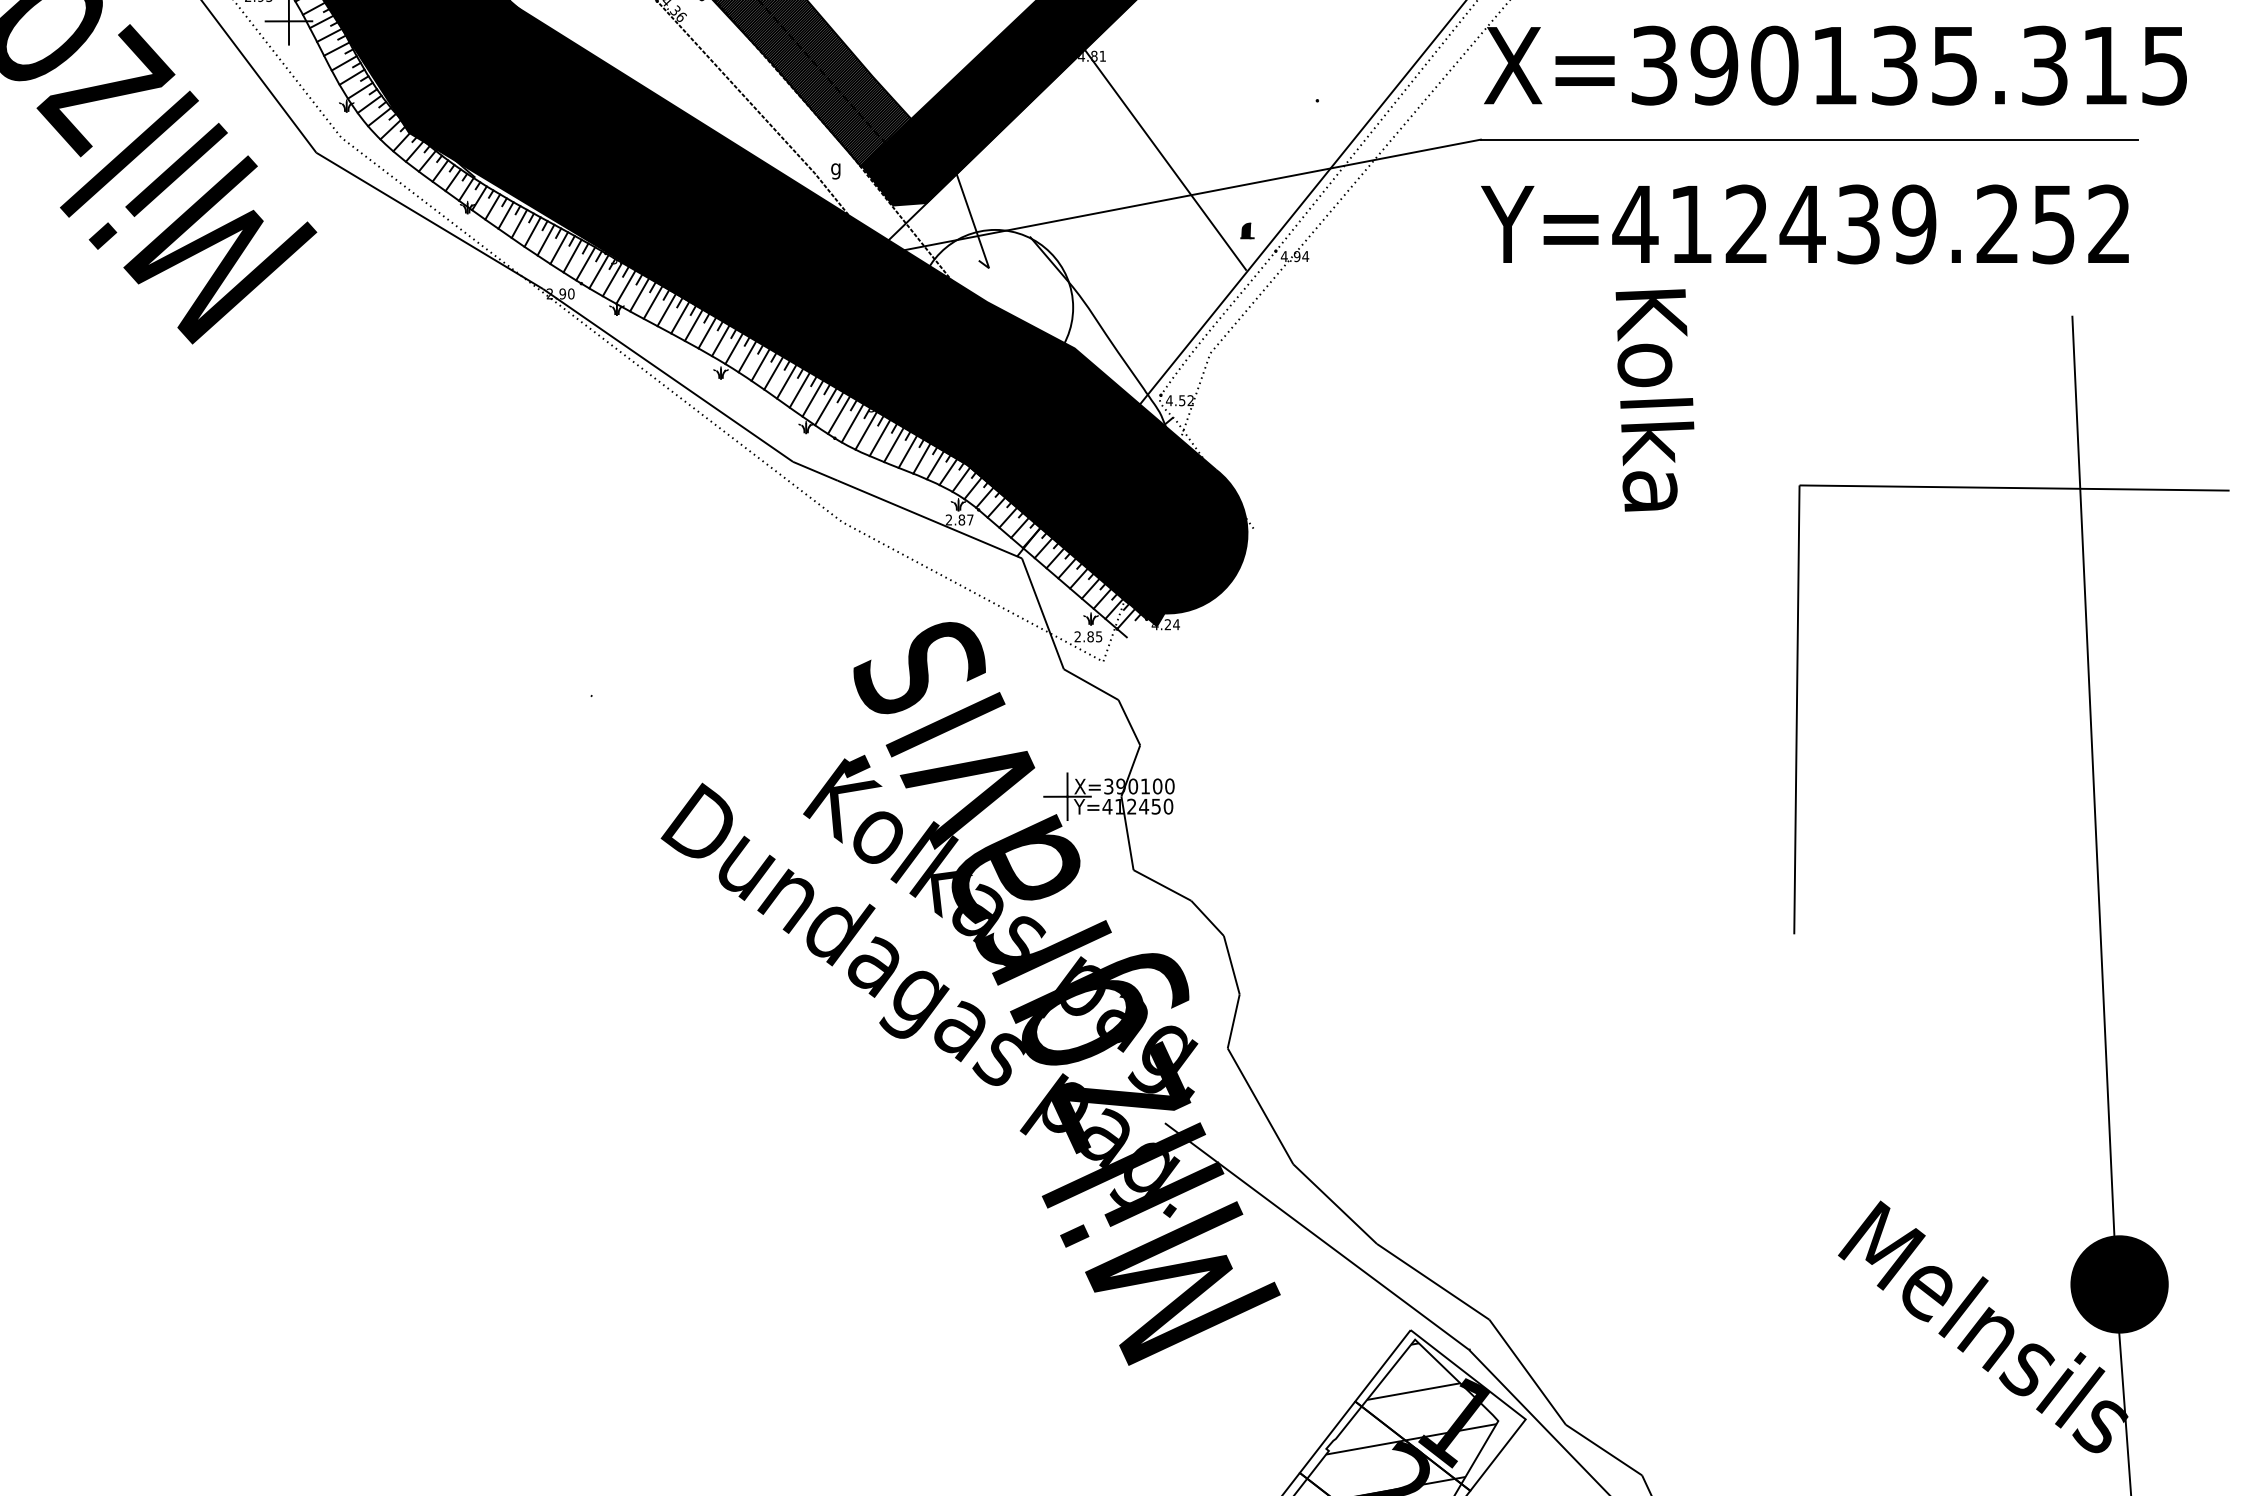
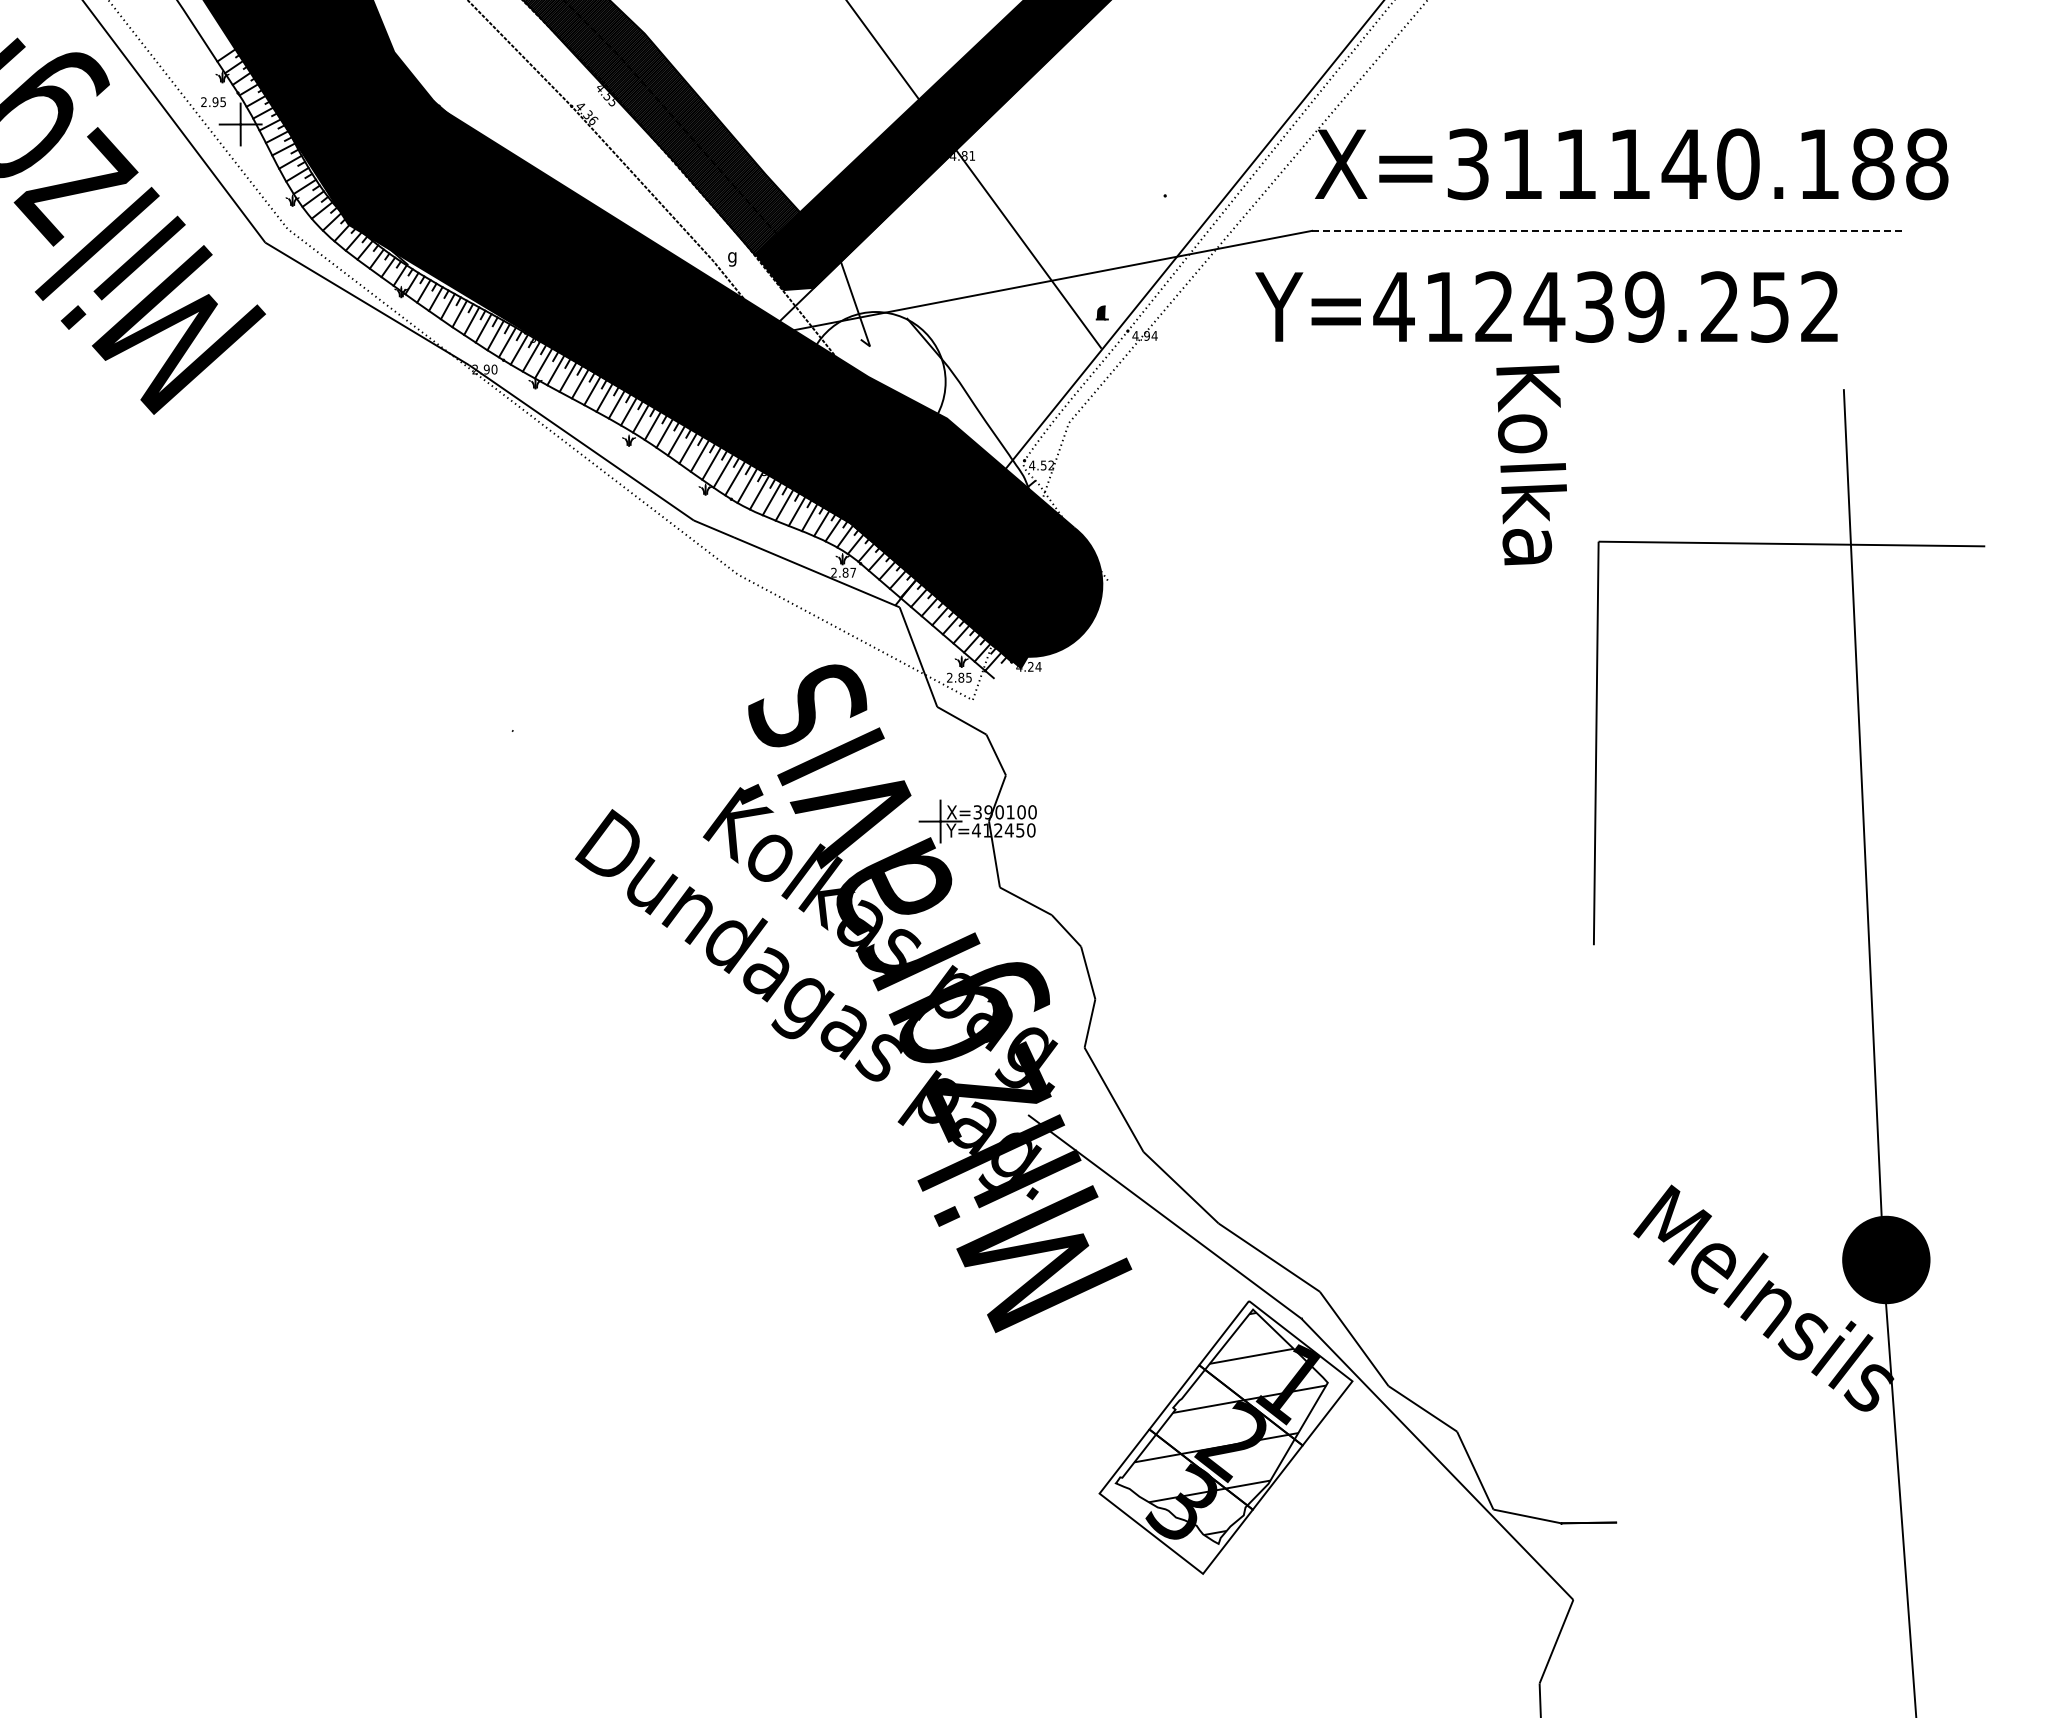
text: (1939, 65) -> (1724, 164), X=390135.315 -> X=311140.188
line: (1809, 139) -> (1607, 230), solid -> dashed
text: (1804, 223) -> (1546, 306), moved
text: (1654, 400) -> (1531, 465), moved

